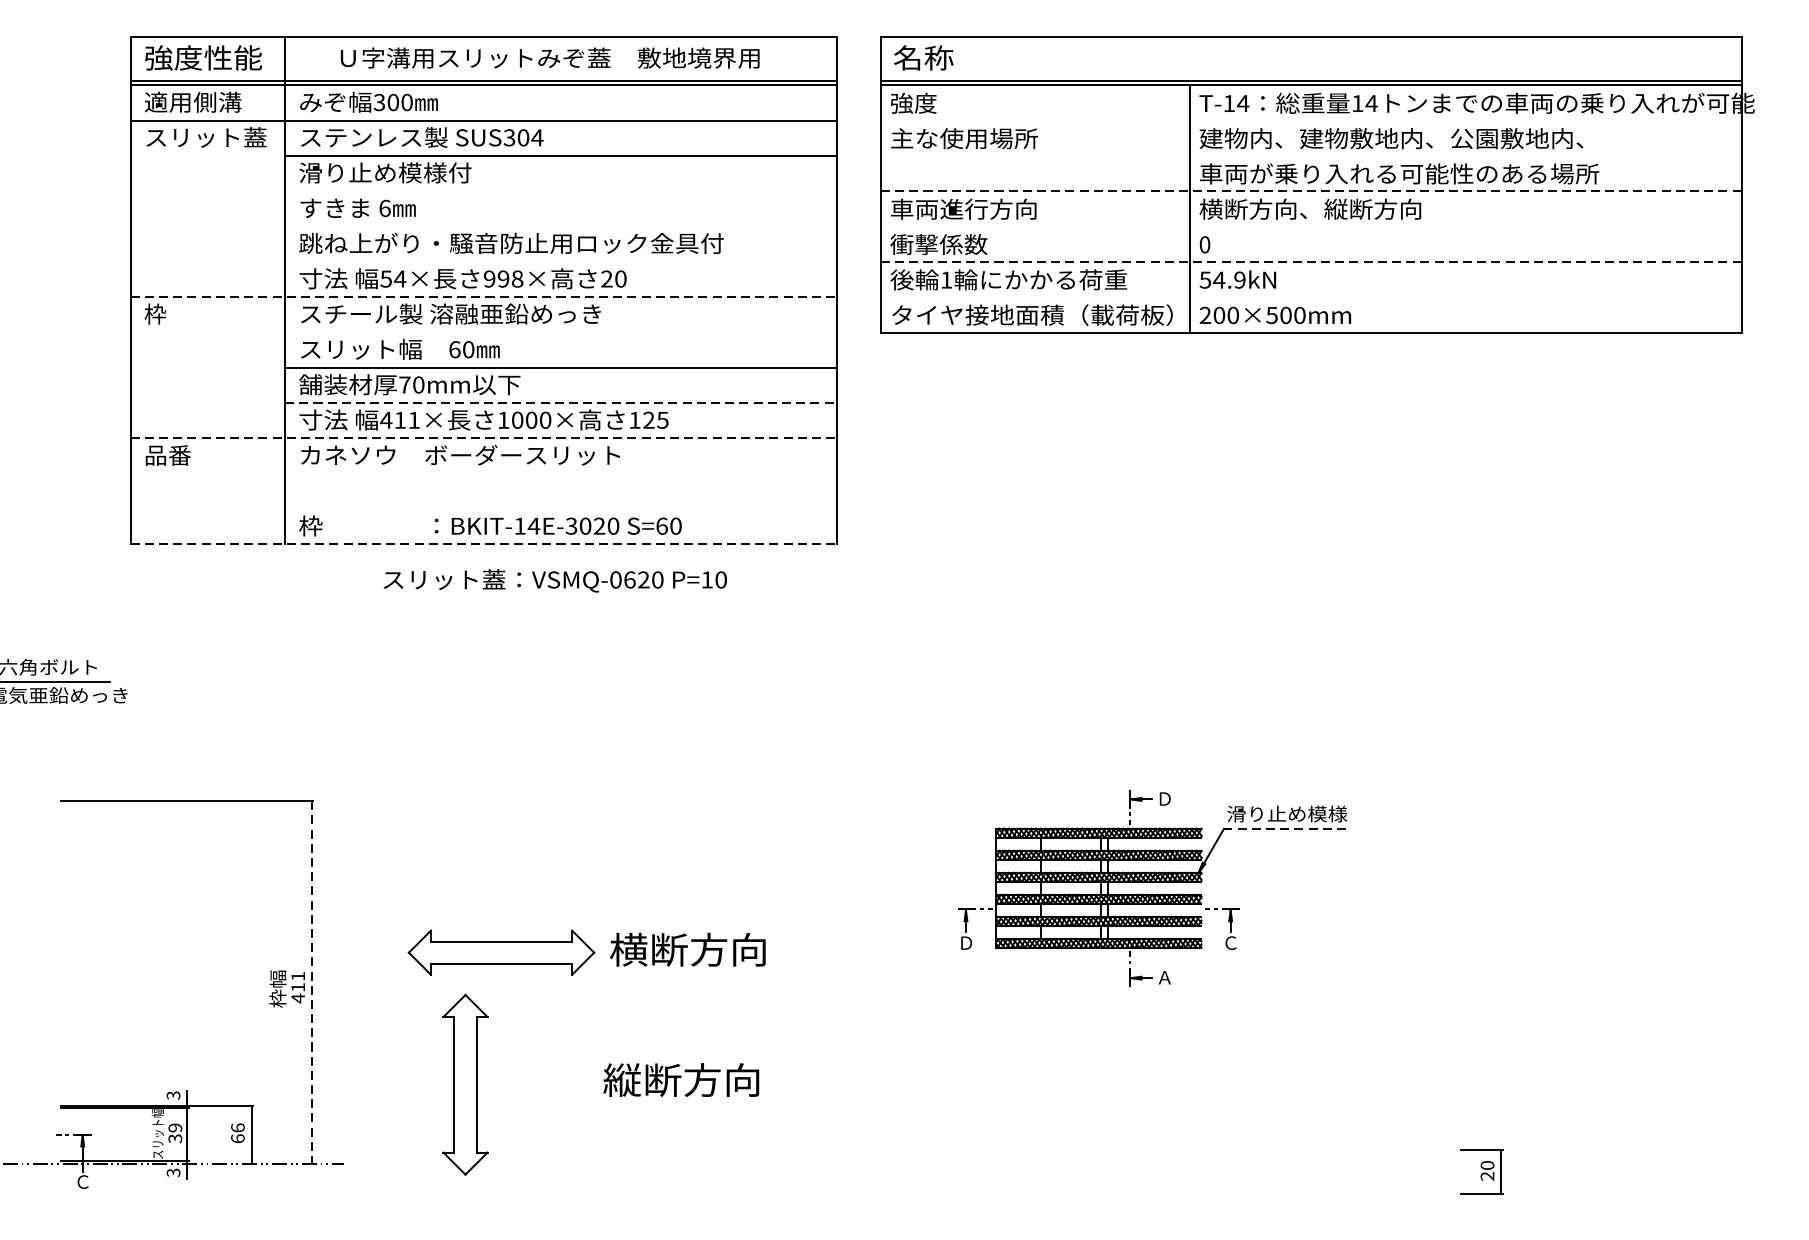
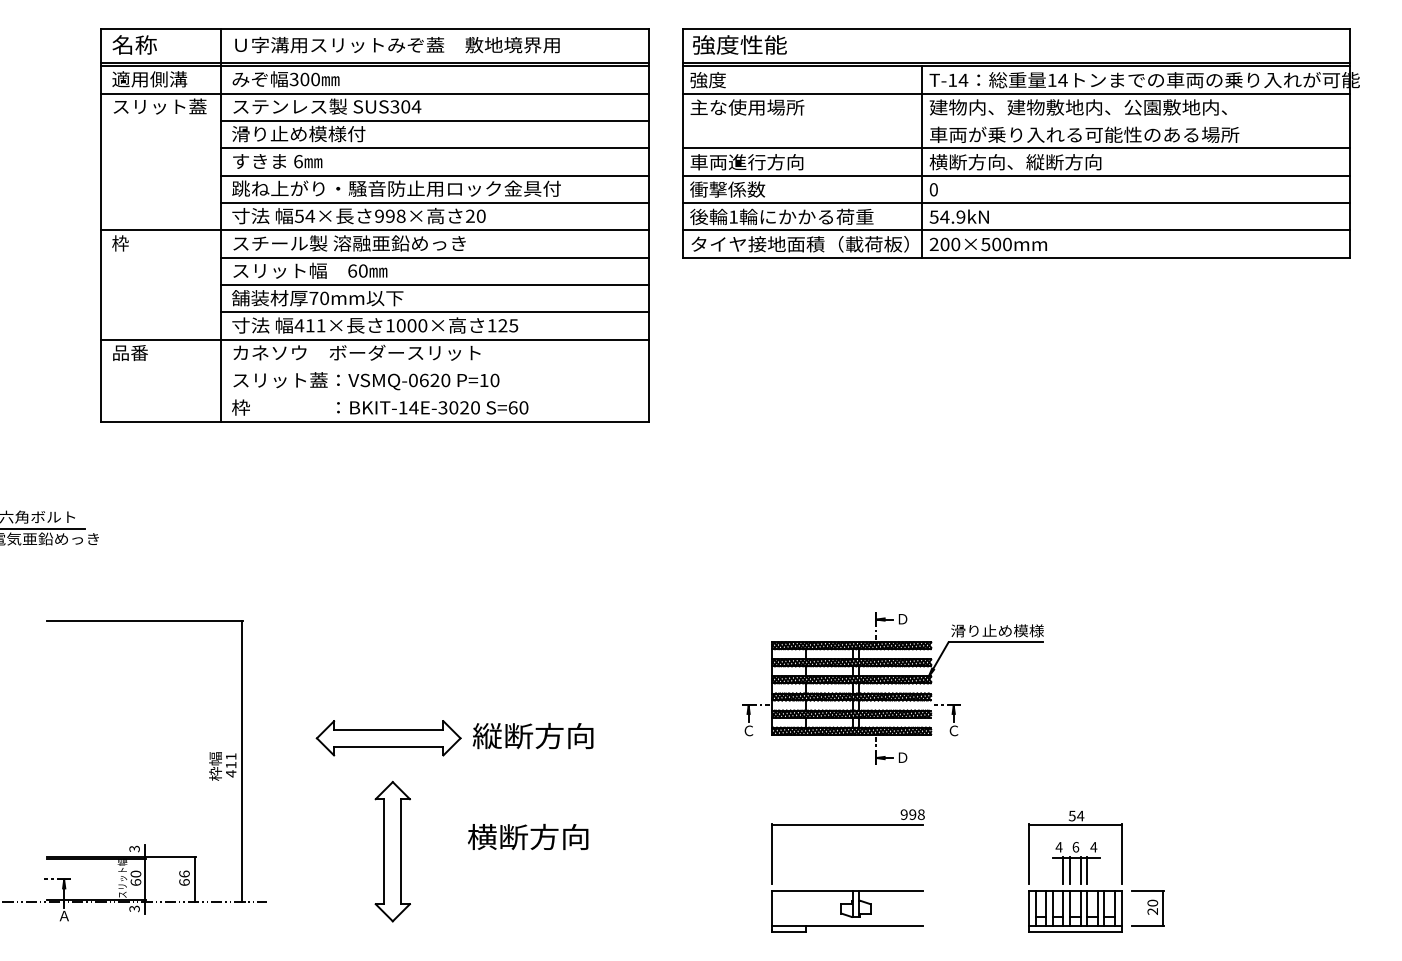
text: (203, 57) -> (157, 44), 強度性能 -> 名称
text: (954, 57) -> (739, 44), 名称 -> 強度性能
text: (550, 58) -> (397, 45), moved
line: (1310, 120) -> (1015, 93), added
line: (560, 191) -> (434, 148), added
line: (1311, 191) -> (1016, 148), dashed -> solid
line: (560, 226) -> (434, 175), added
line: (1310, 226) -> (1015, 175), added
line: (560, 262) -> (434, 203), added
line: (1311, 262) -> (1016, 203), dashed -> solid
line: (483, 297) -> (374, 230), dashed -> solid
line: (1310, 297) -> (1015, 230), added
line: (560, 332) -> (434, 257), added
line: (560, 403) -> (434, 312), dashed -> solid
line: (483, 438) -> (374, 339), dashed -> solid
line: (483, 543) -> (374, 421), dashed -> solid
text: (555, 581) -> (366, 381), moved
line: (1284, 829) -> (995, 642), dashed -> solid
text: (965, 942) -> (748, 730), Ｄ -> Ｃ
text: (627, 950) -> (486, 736), 横断方向 -> 縦断方向
text: (1164, 977) -> (902, 757), Ａ -> Ｄ
line: (311, 982) -> (241, 761), dashed -> solid
text: (621, 1079) -> (481, 836), 縦断方向 -> 横断方向
part: (465, 1084) -> (392, 851), moved
part: (1387, 1124) -> (1075, 871), added
text: (174, 1132) -> (135, 877), 39 -> 60
part: (1093, 1149) -> (847, 890), added
text: (81, 1181) -> (63, 915), Ｃ -> Ａ

